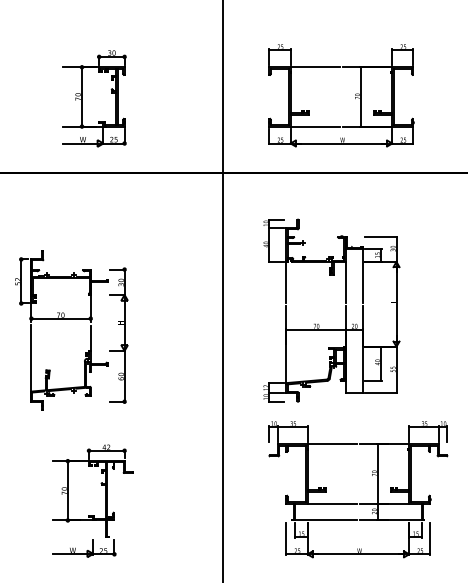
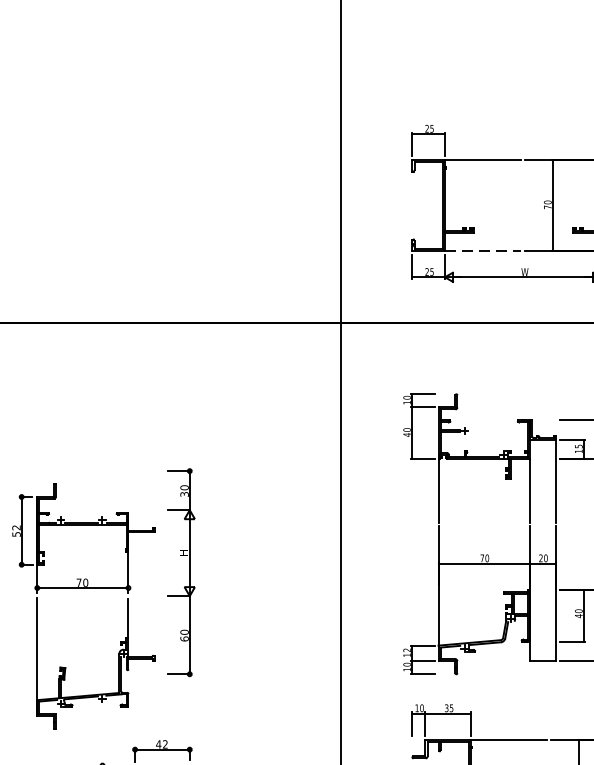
part: (94, 98) -> (143, 208), removed
line: (315, 126) -> (483, 251), solid -> dashed
part: (61, 319) -> (83, 589), moved

